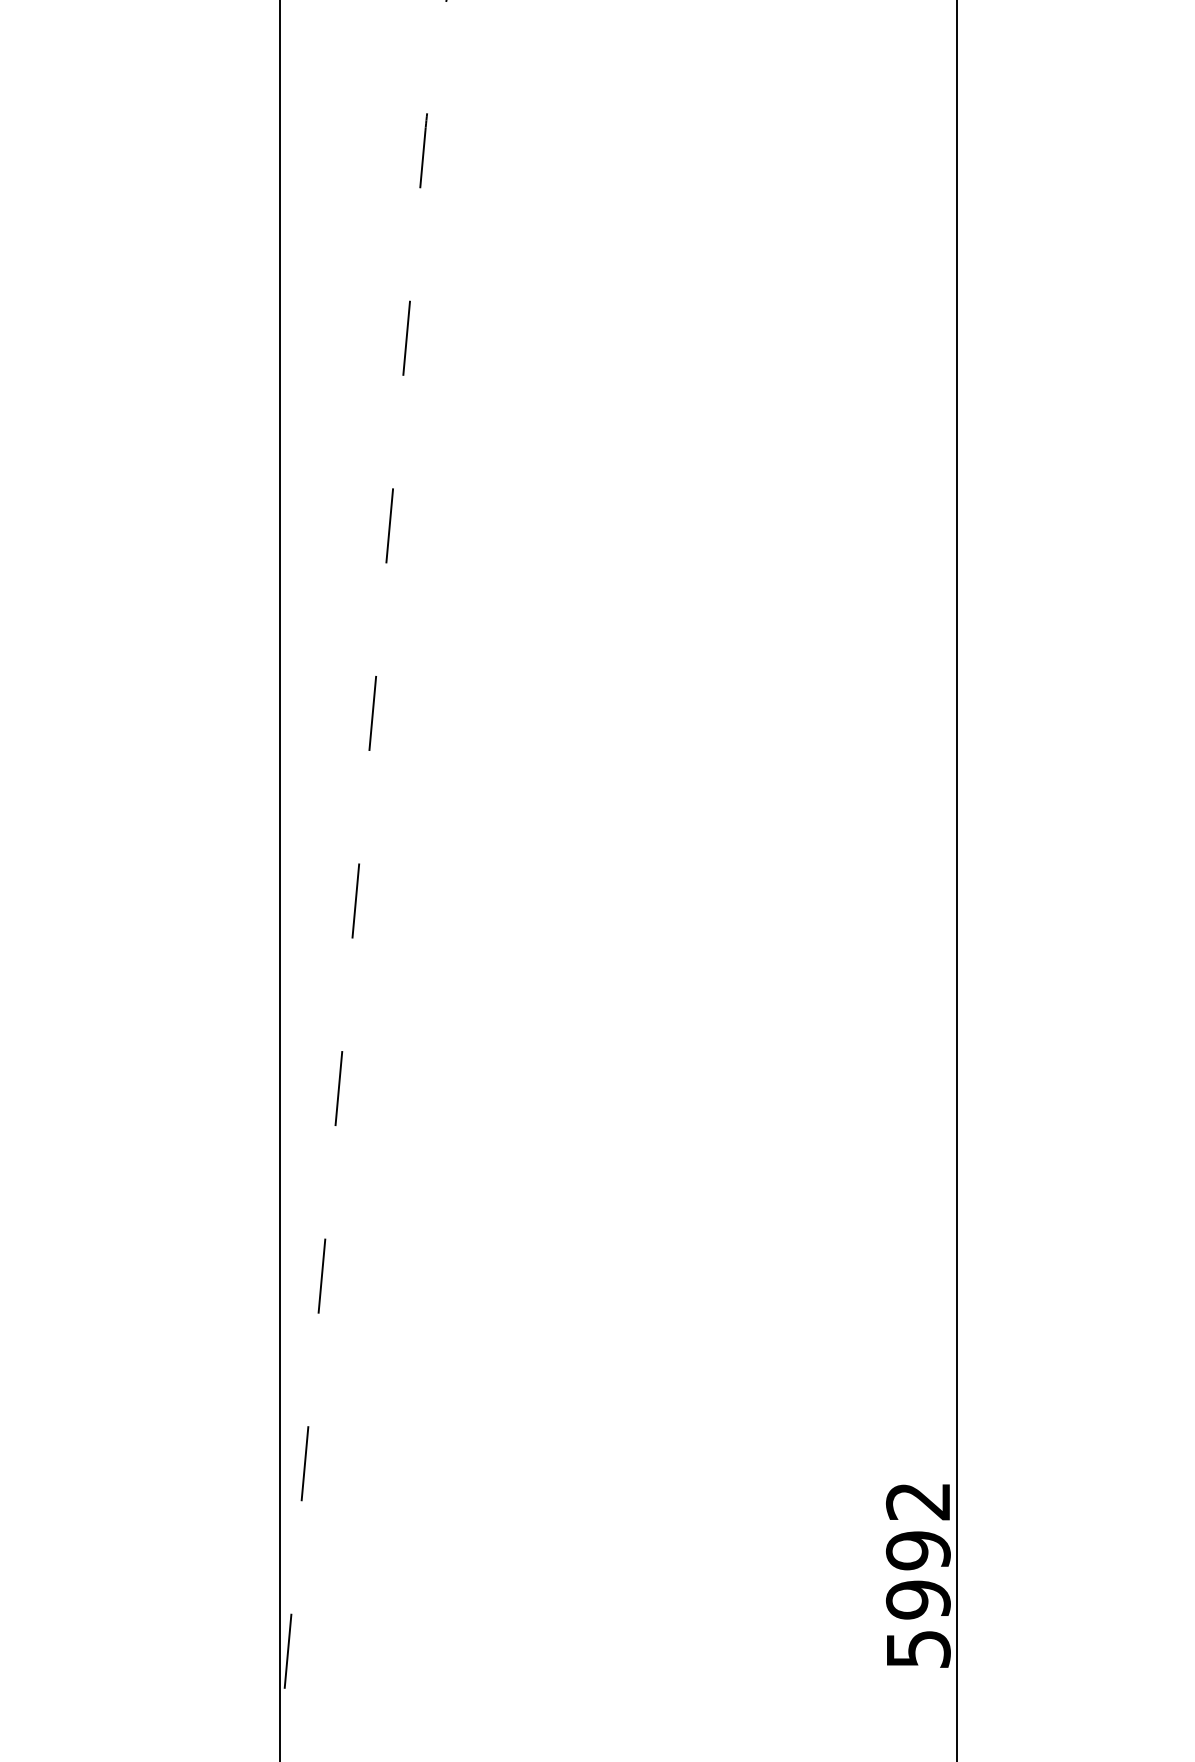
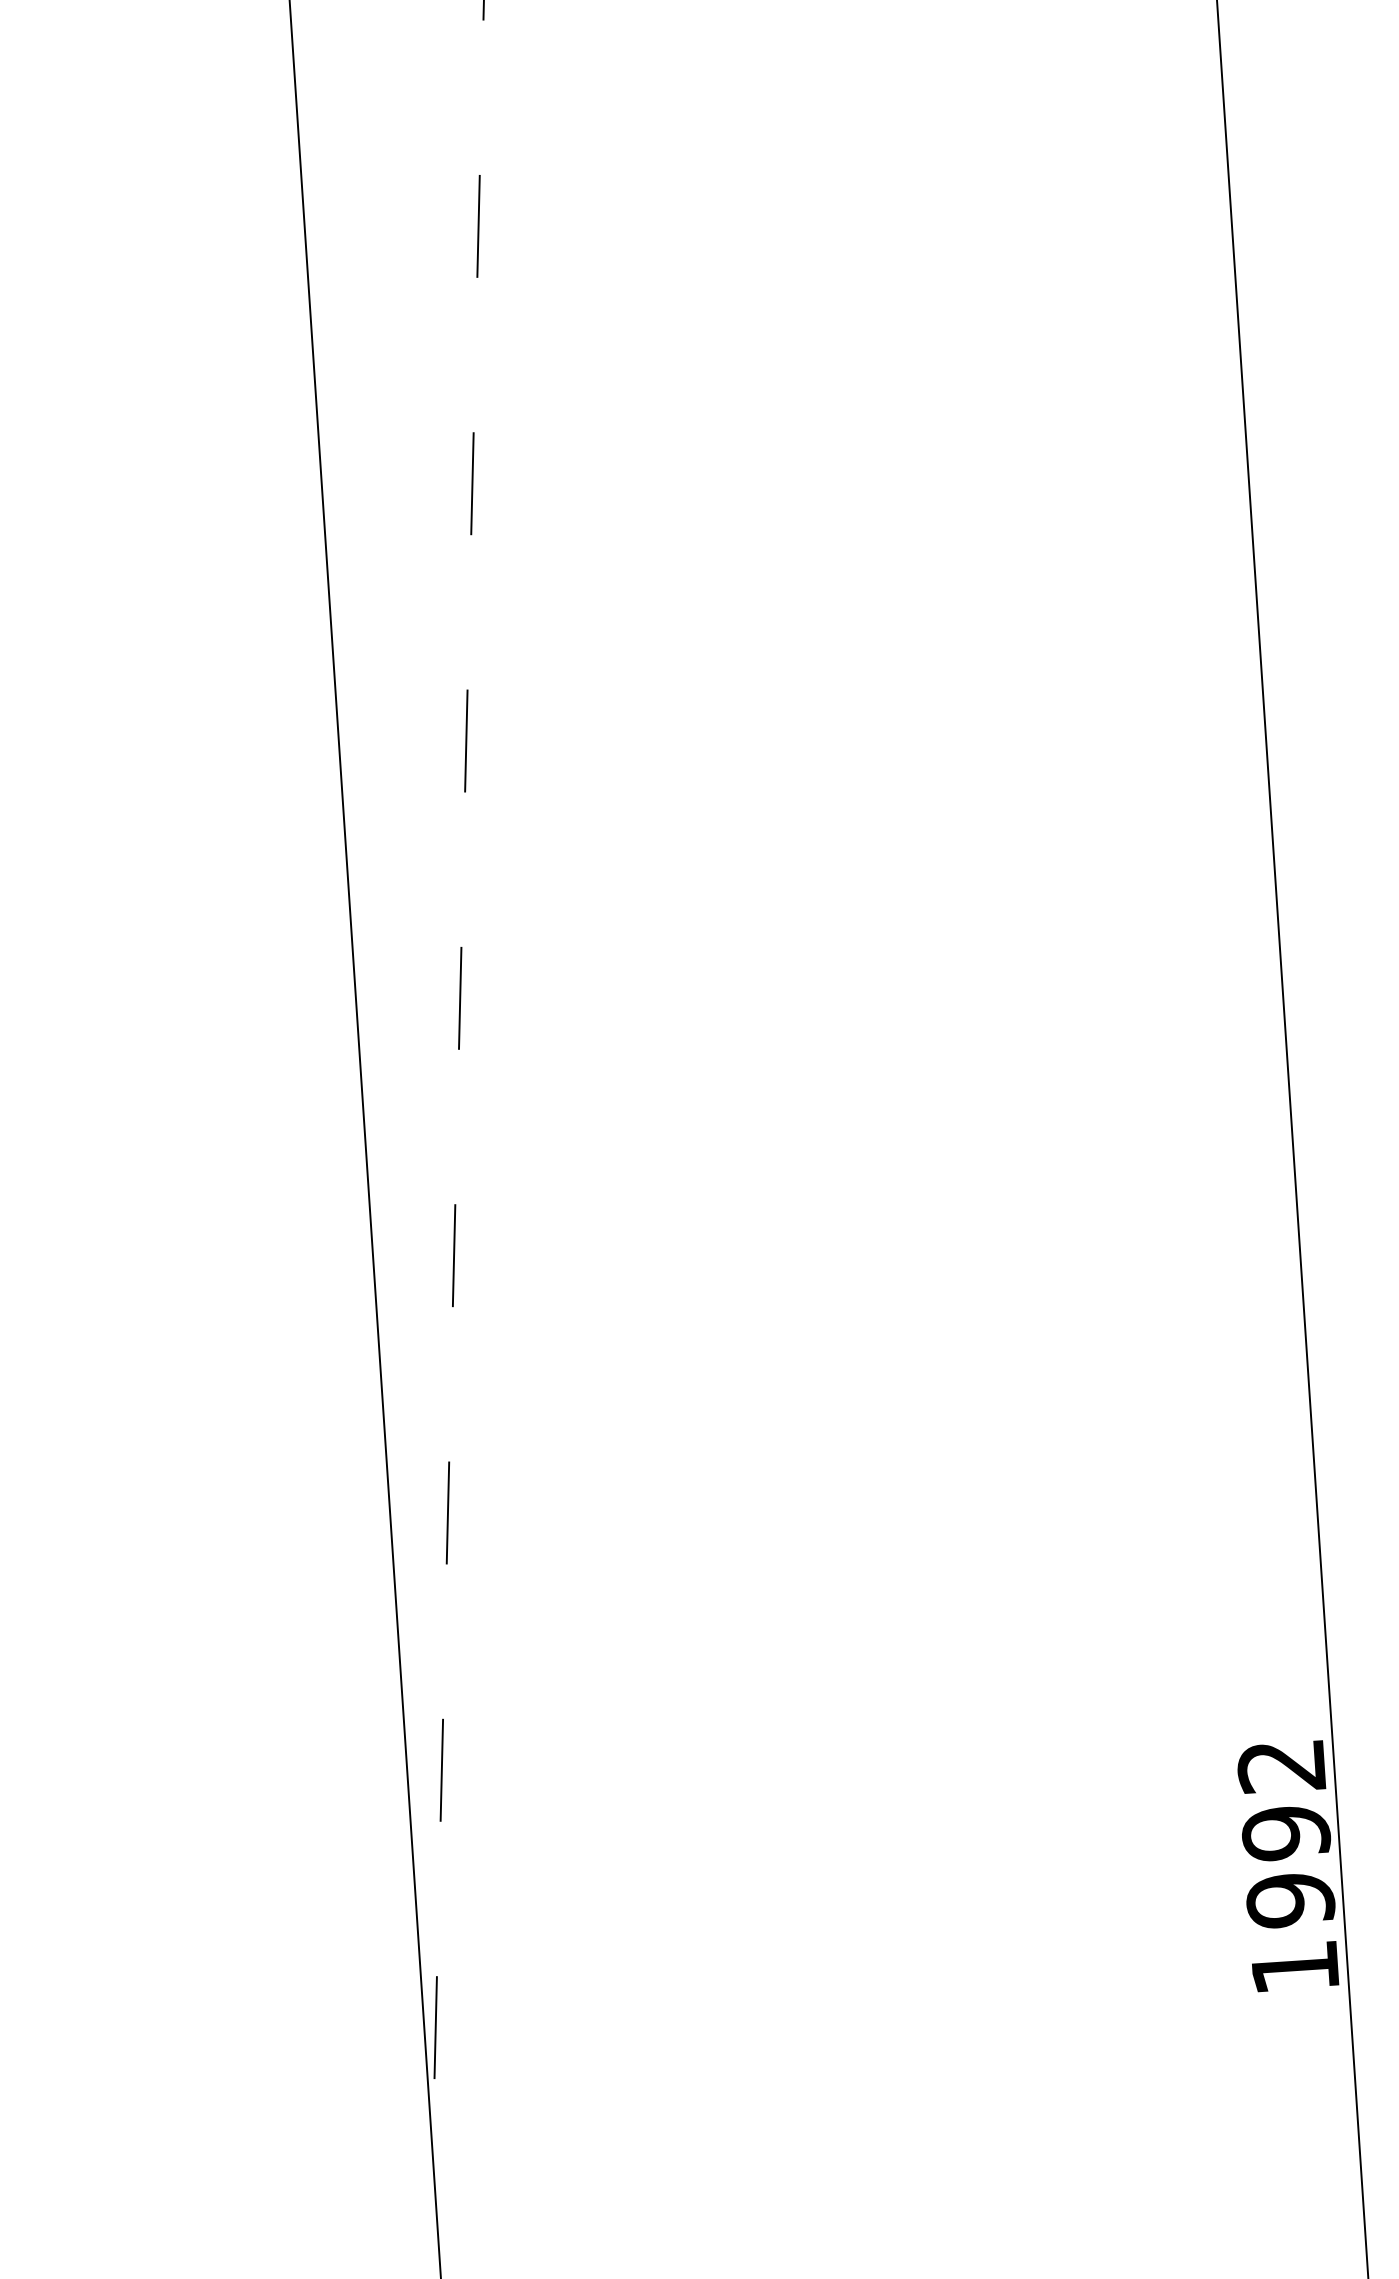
text: (918, 1649) -> (1295, 1968), 5992 -> 1992

